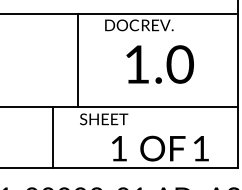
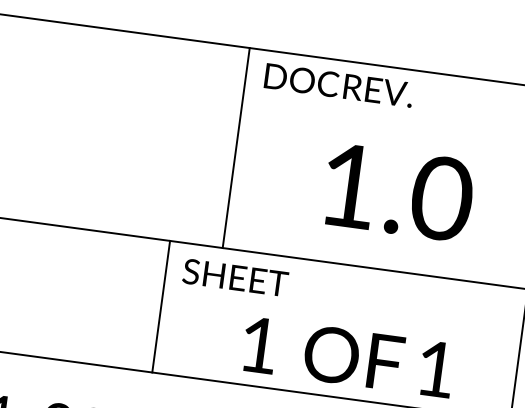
line: (78, 59) -> (236, 146), moved
text: (159, 64) -> (397, 192), moved
line: (52, 136) -> (160, 305), moved

